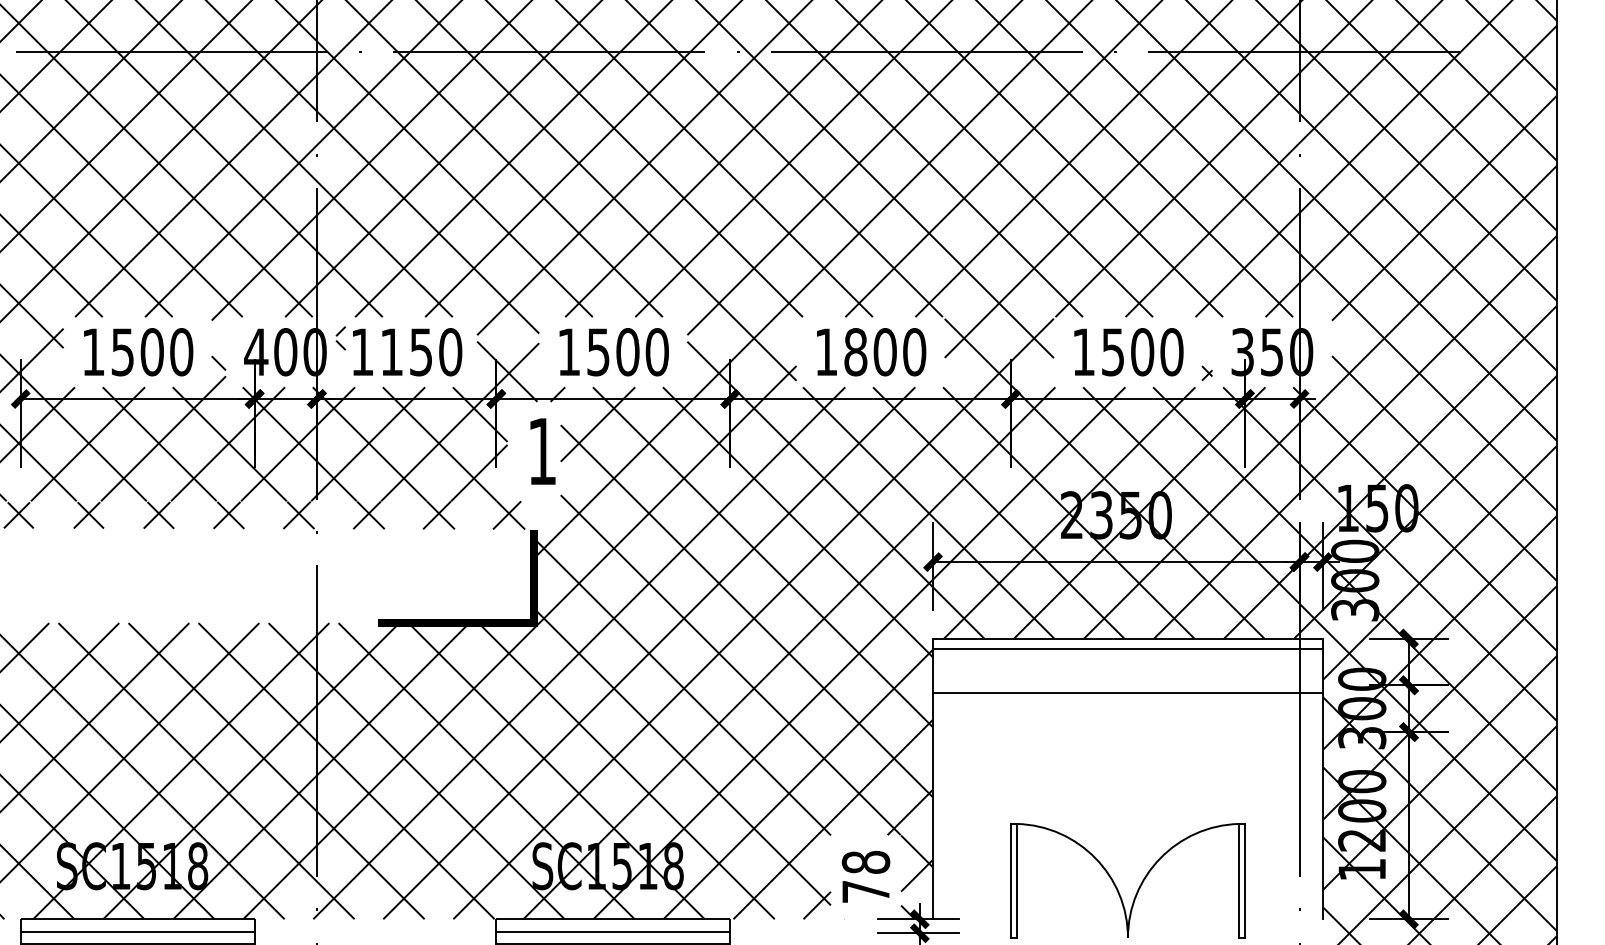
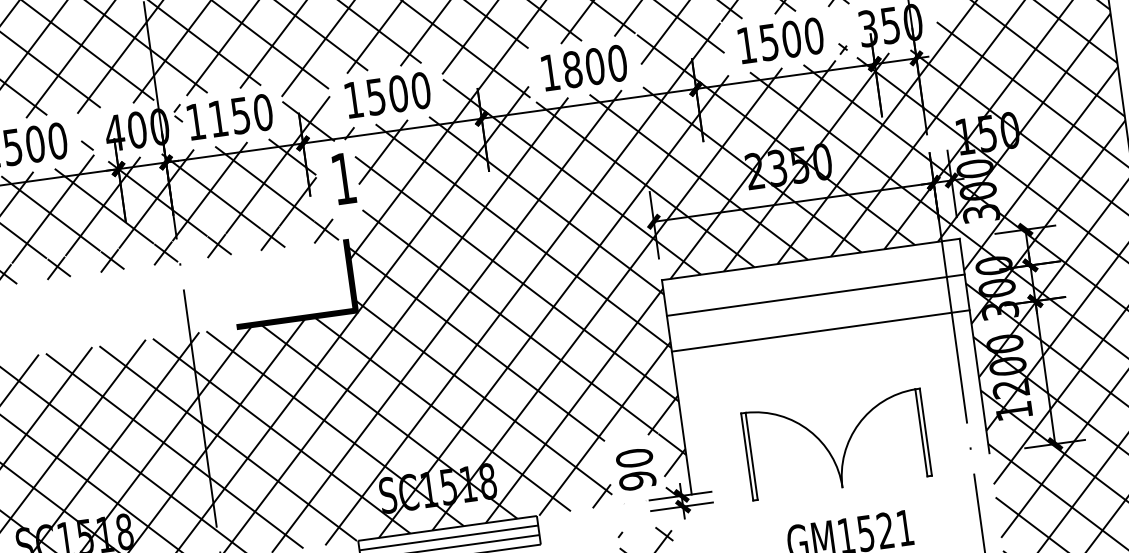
line: (1127, 649) -> (815, 295), moved
line: (1127, 693) -> (820, 331), moved
text: (865, 876) -> (635, 469), 78 -> 90

